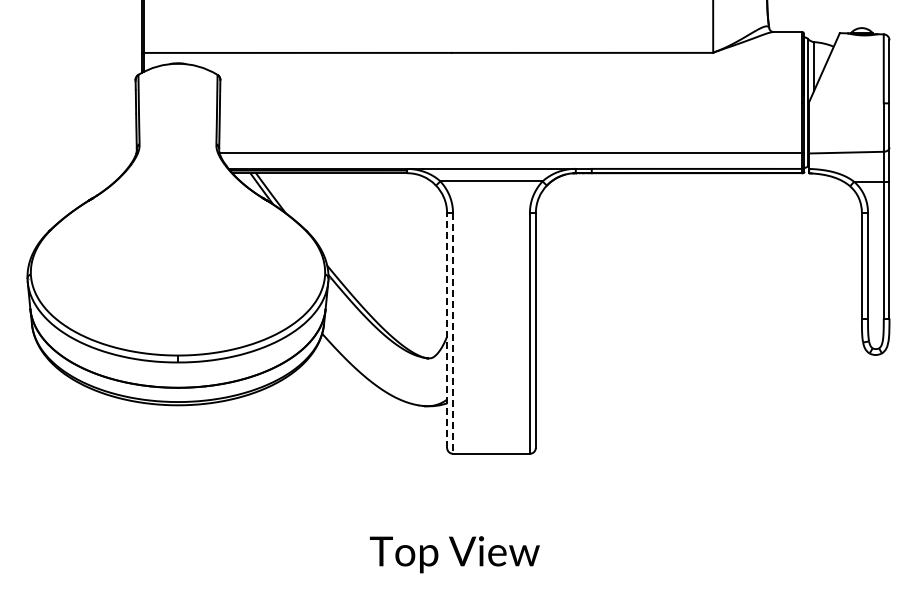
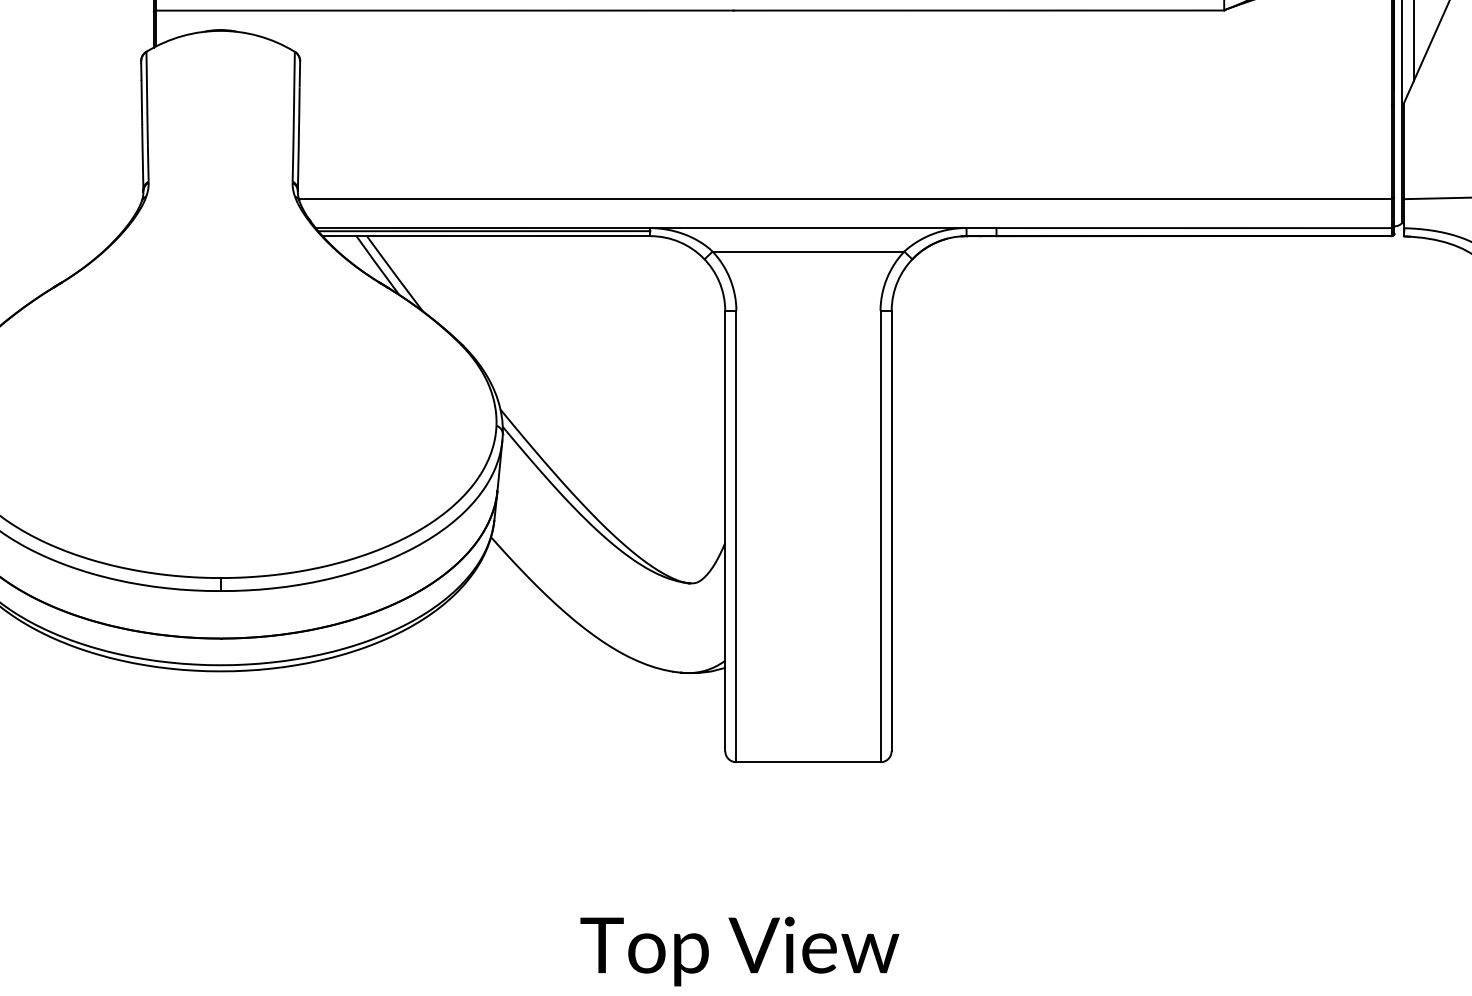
line: (447, 329) -> (725, 529), dashed -> solid
line: (453, 333) -> (737, 536), dashed -> solid

